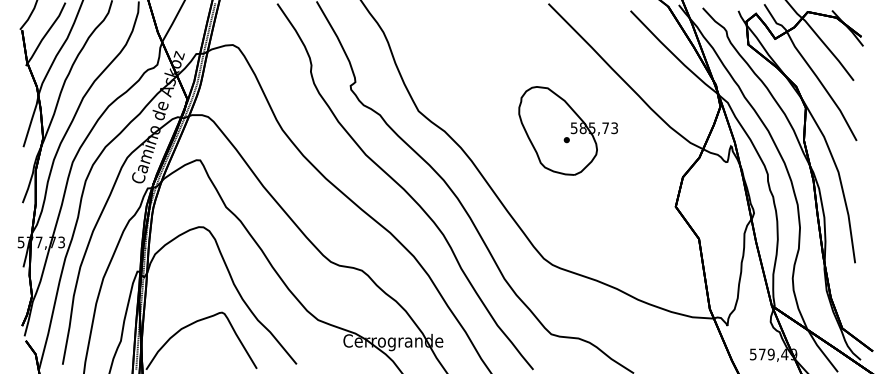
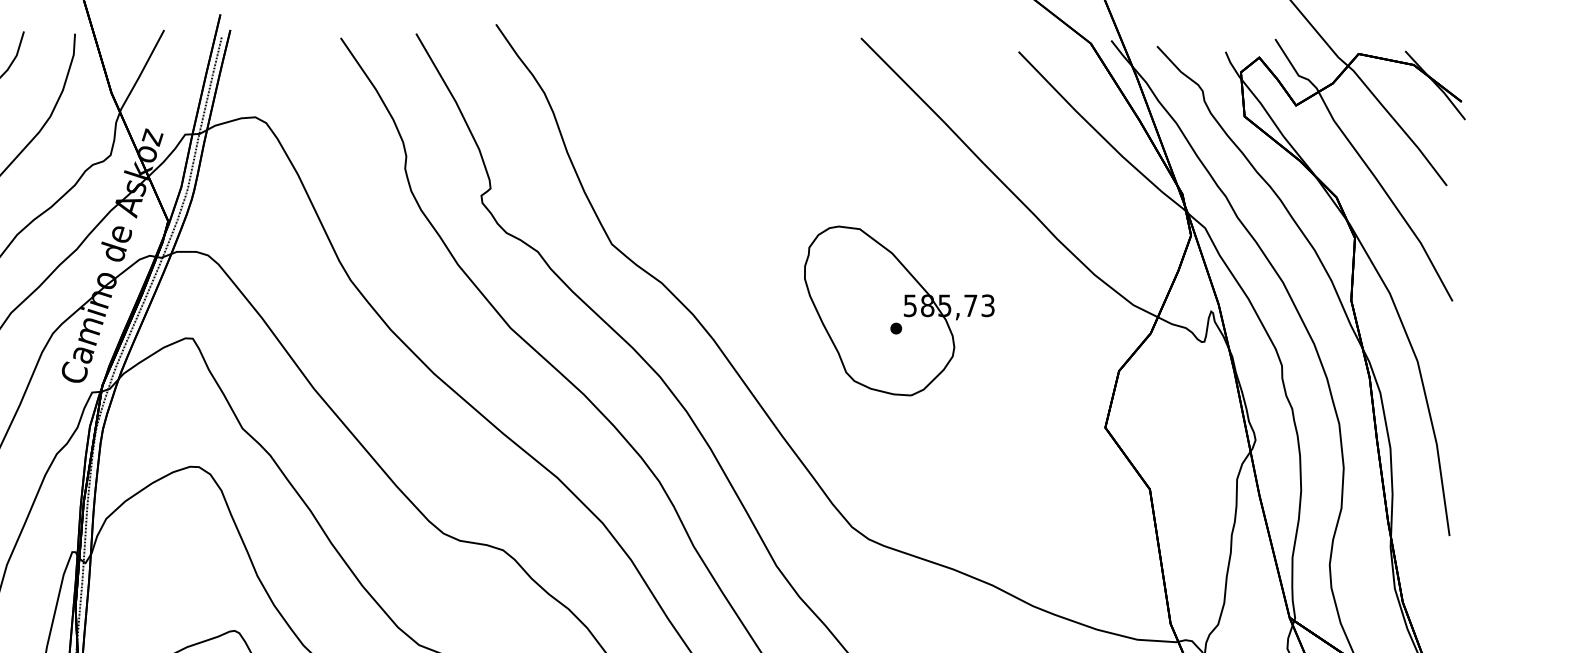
part: (567, 130) -> (897, 310), moved

